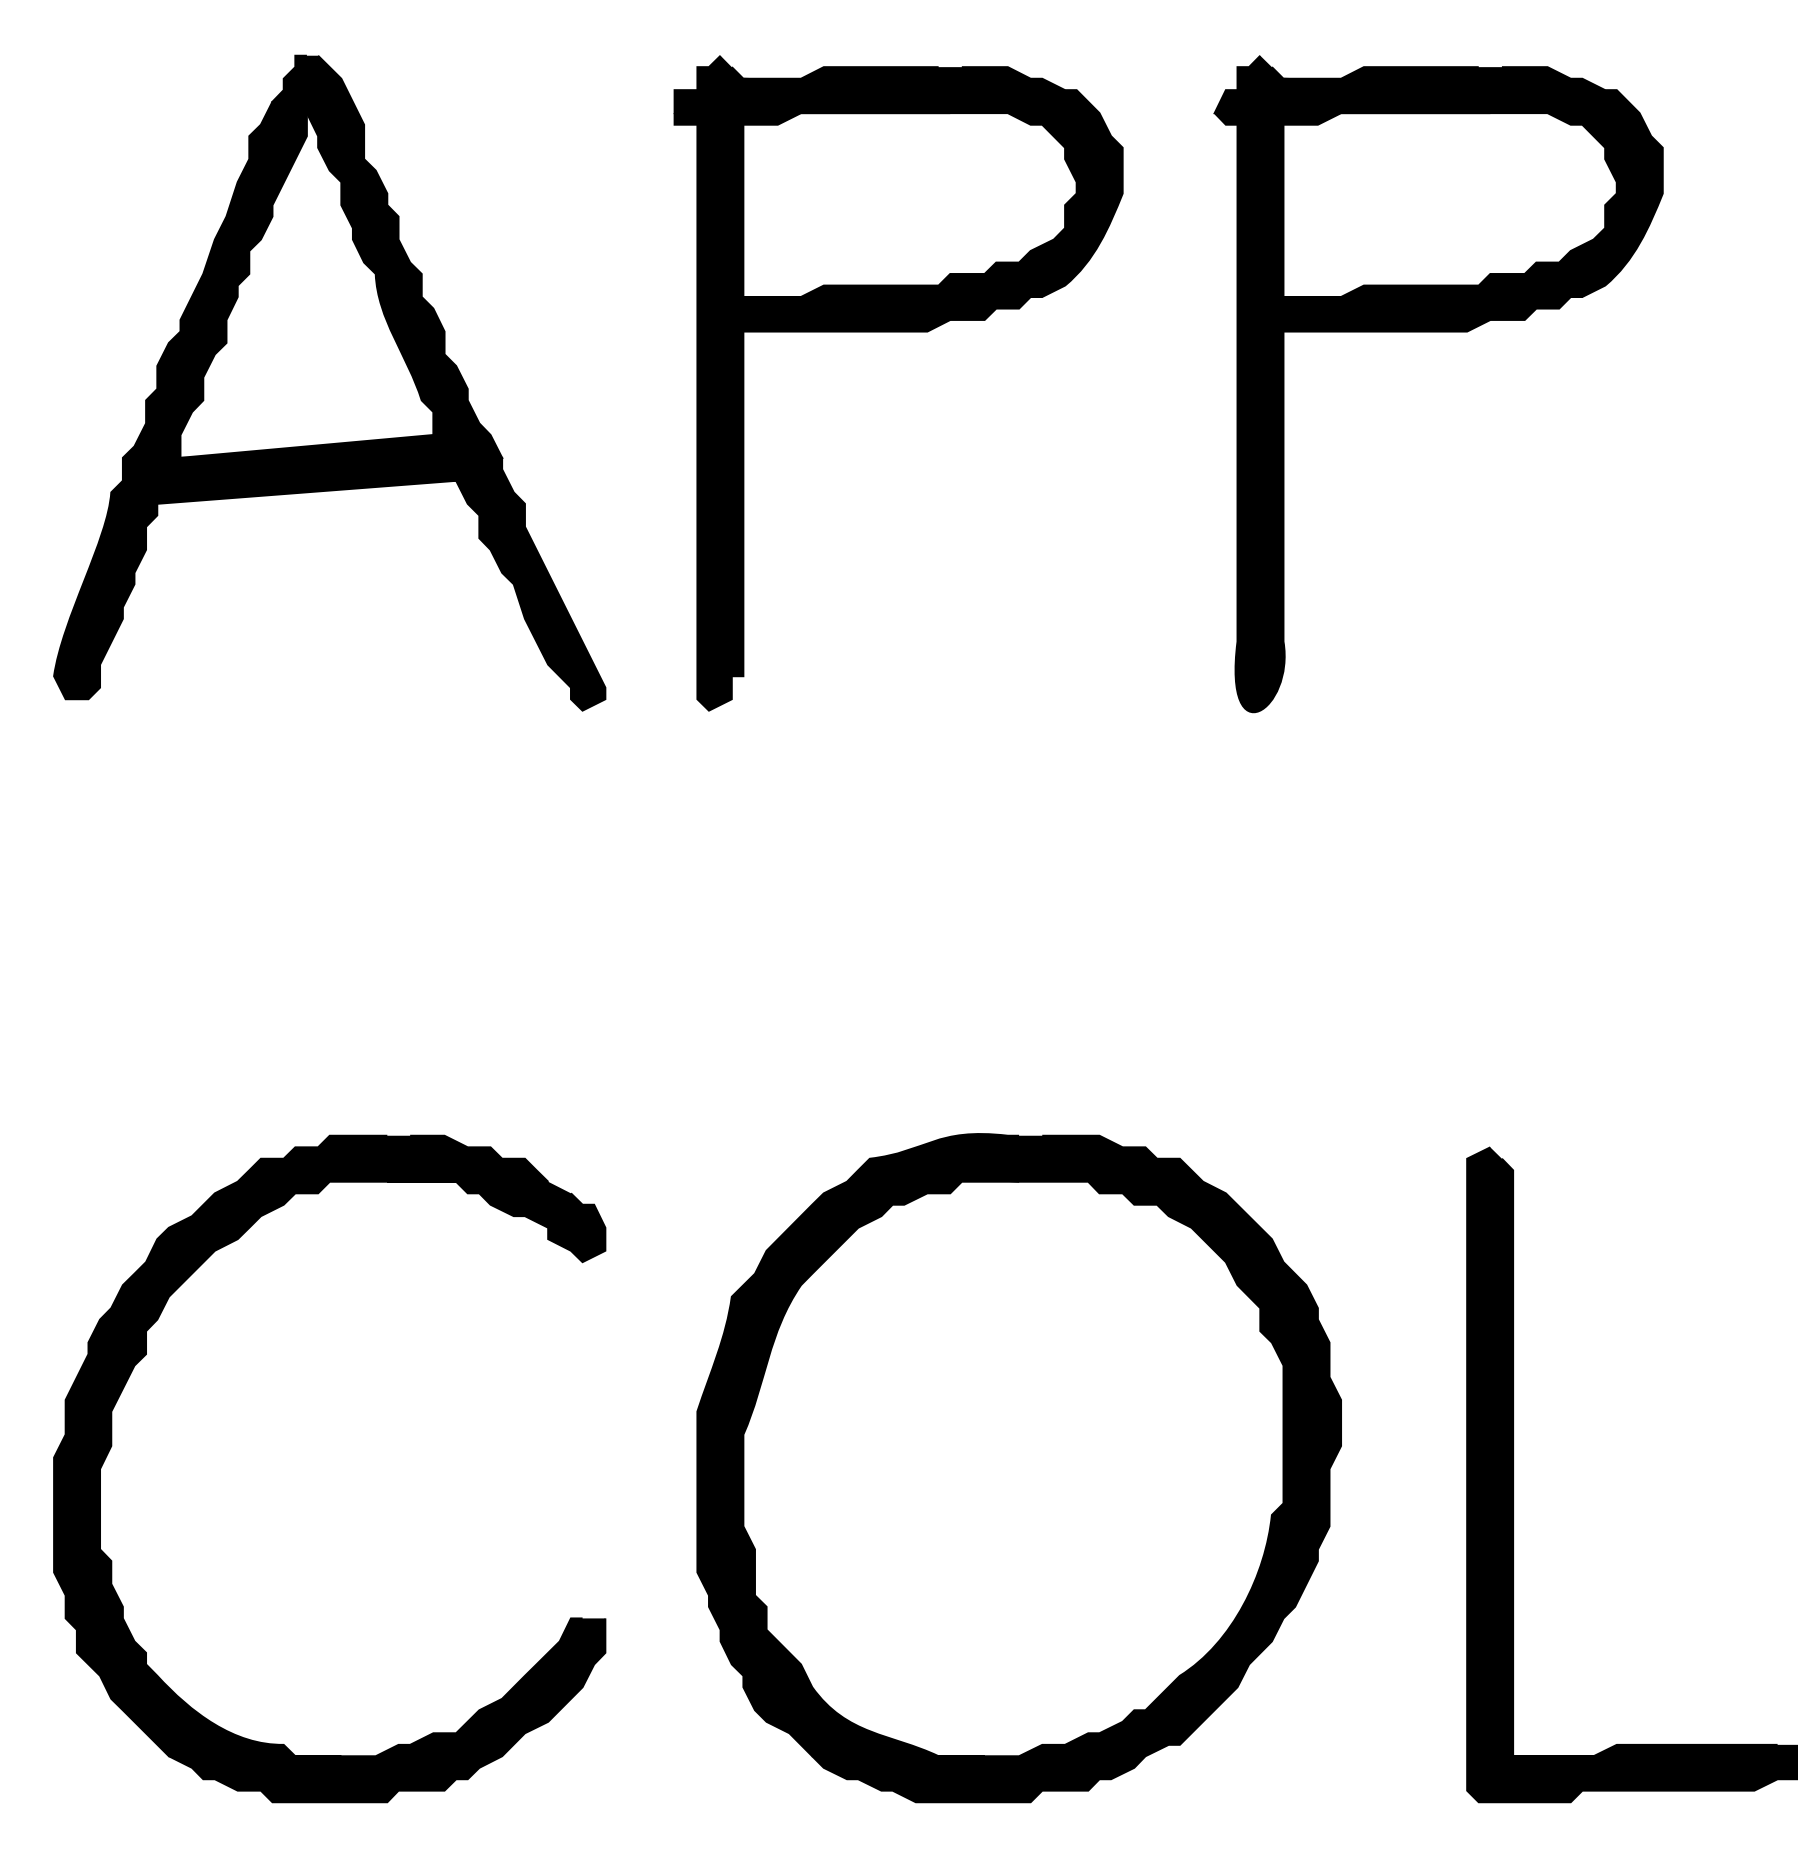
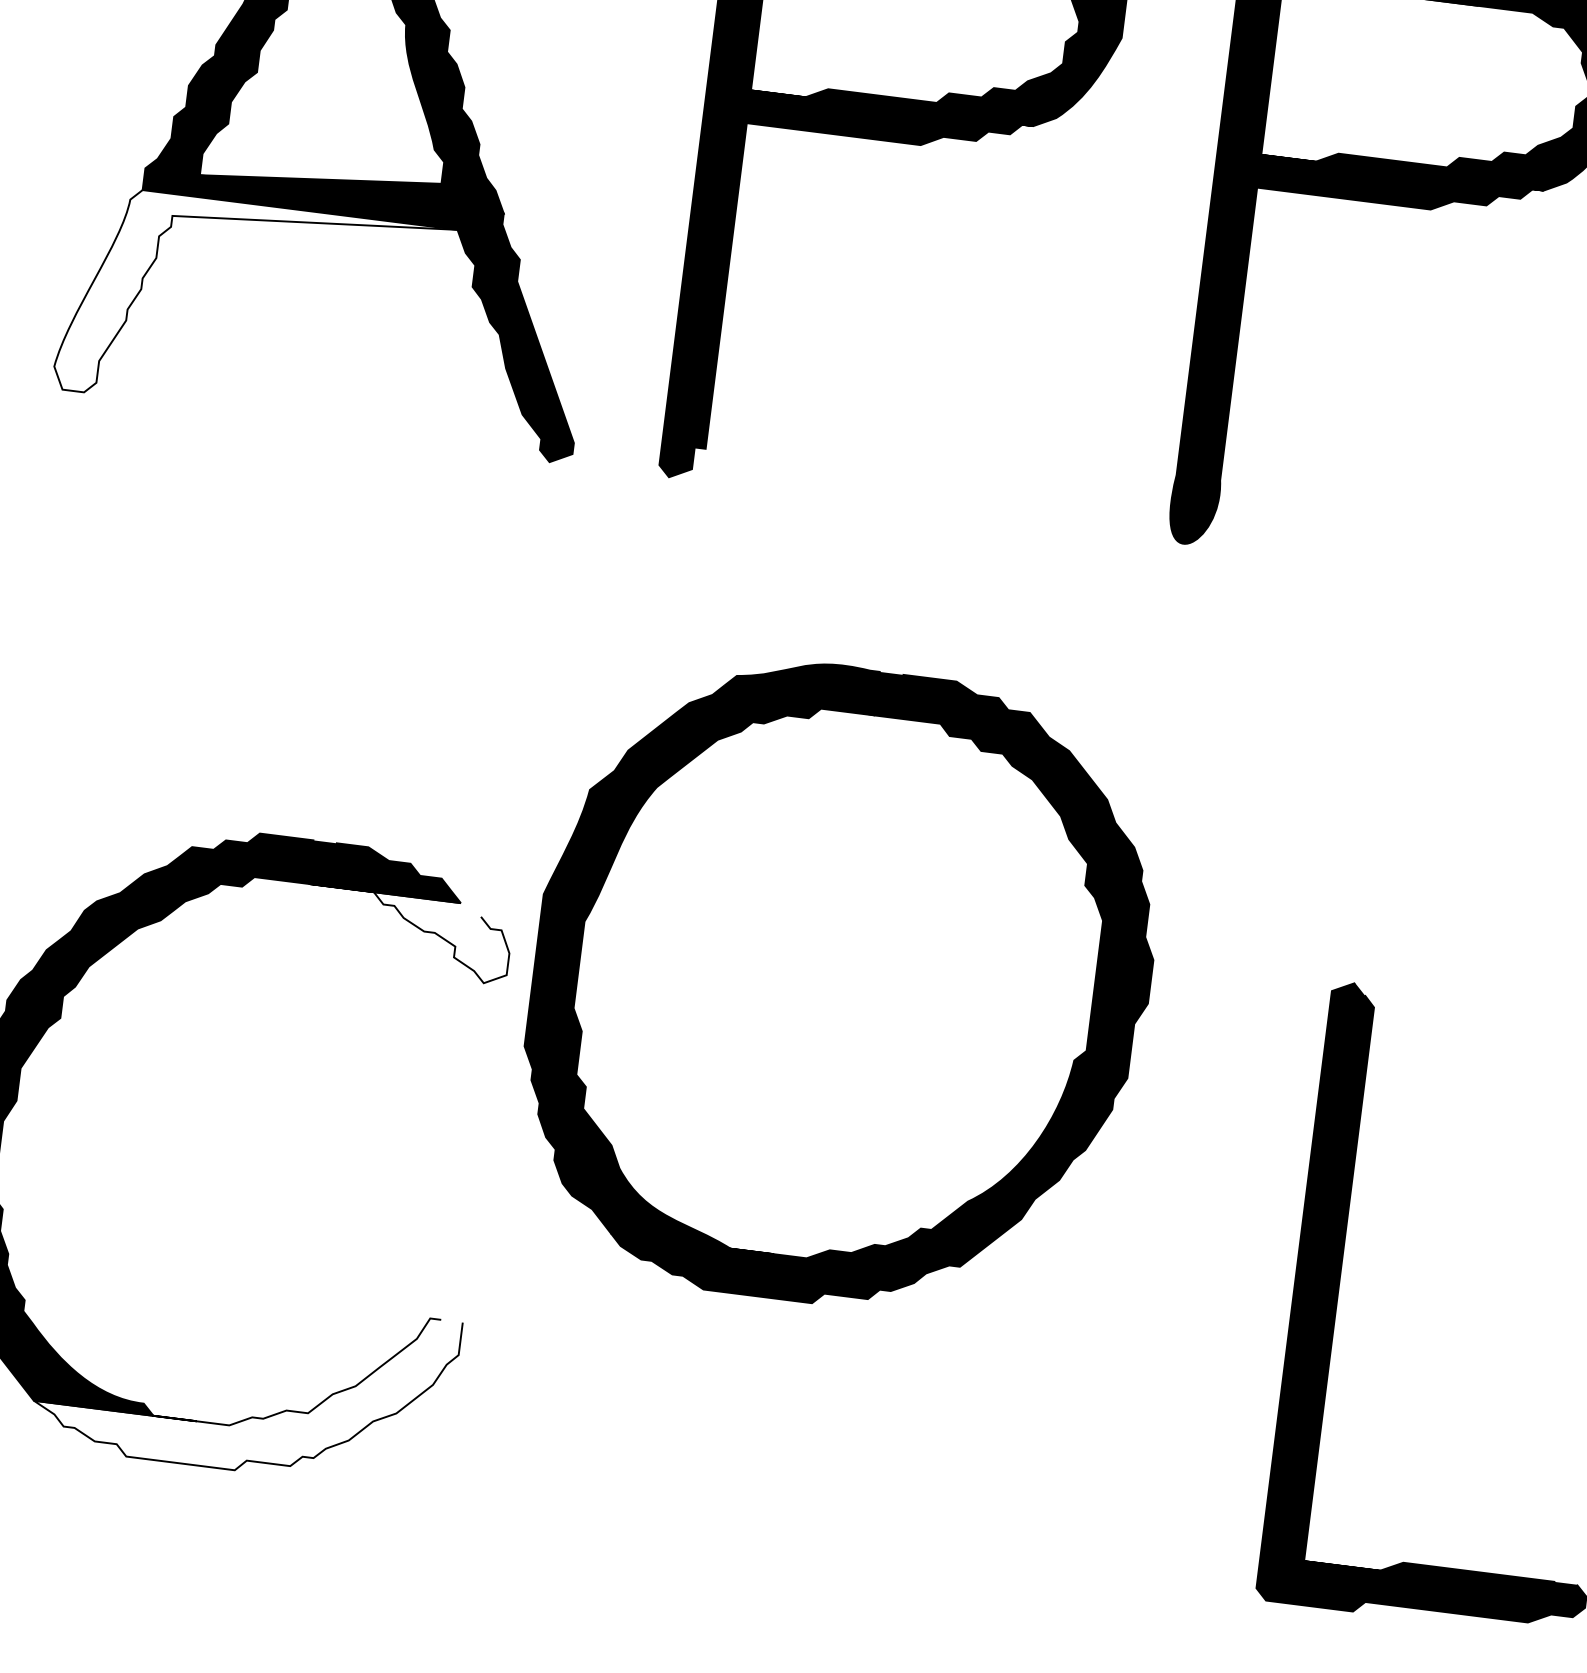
fill: (255, 589) -> (255, 308), removed
fill: (496, 1221) -> (407, 934), removed
part: (1018, 1468) -> (840, 986), moved
fill: (386, 1710) -> (244, 1383), removed

